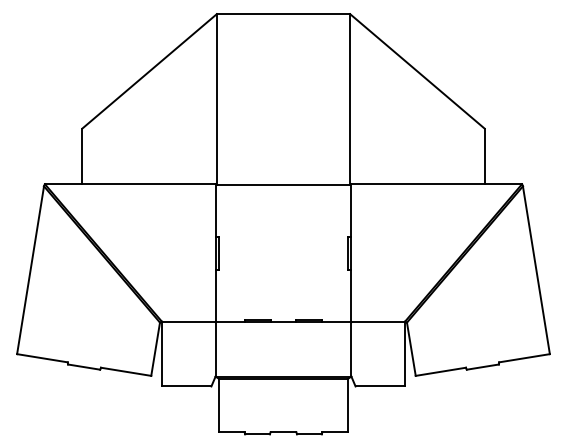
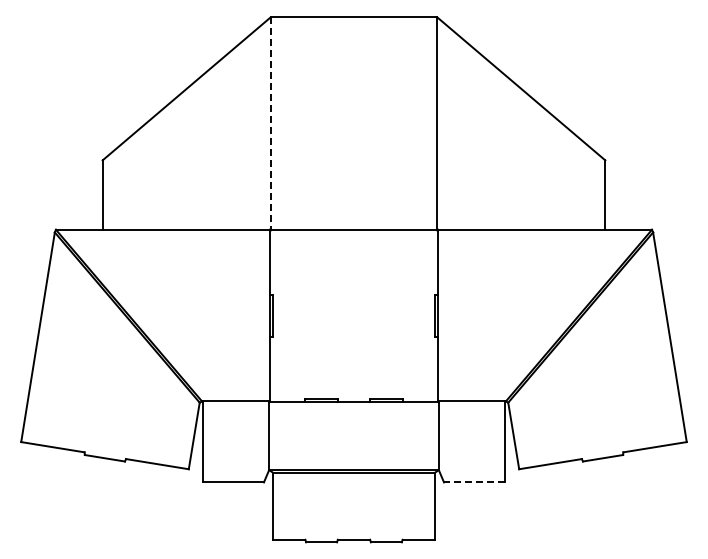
line: (216, 99) -> (270, 123), solid -> dashed
line: (379, 386) -> (474, 482), solid -> dashed

